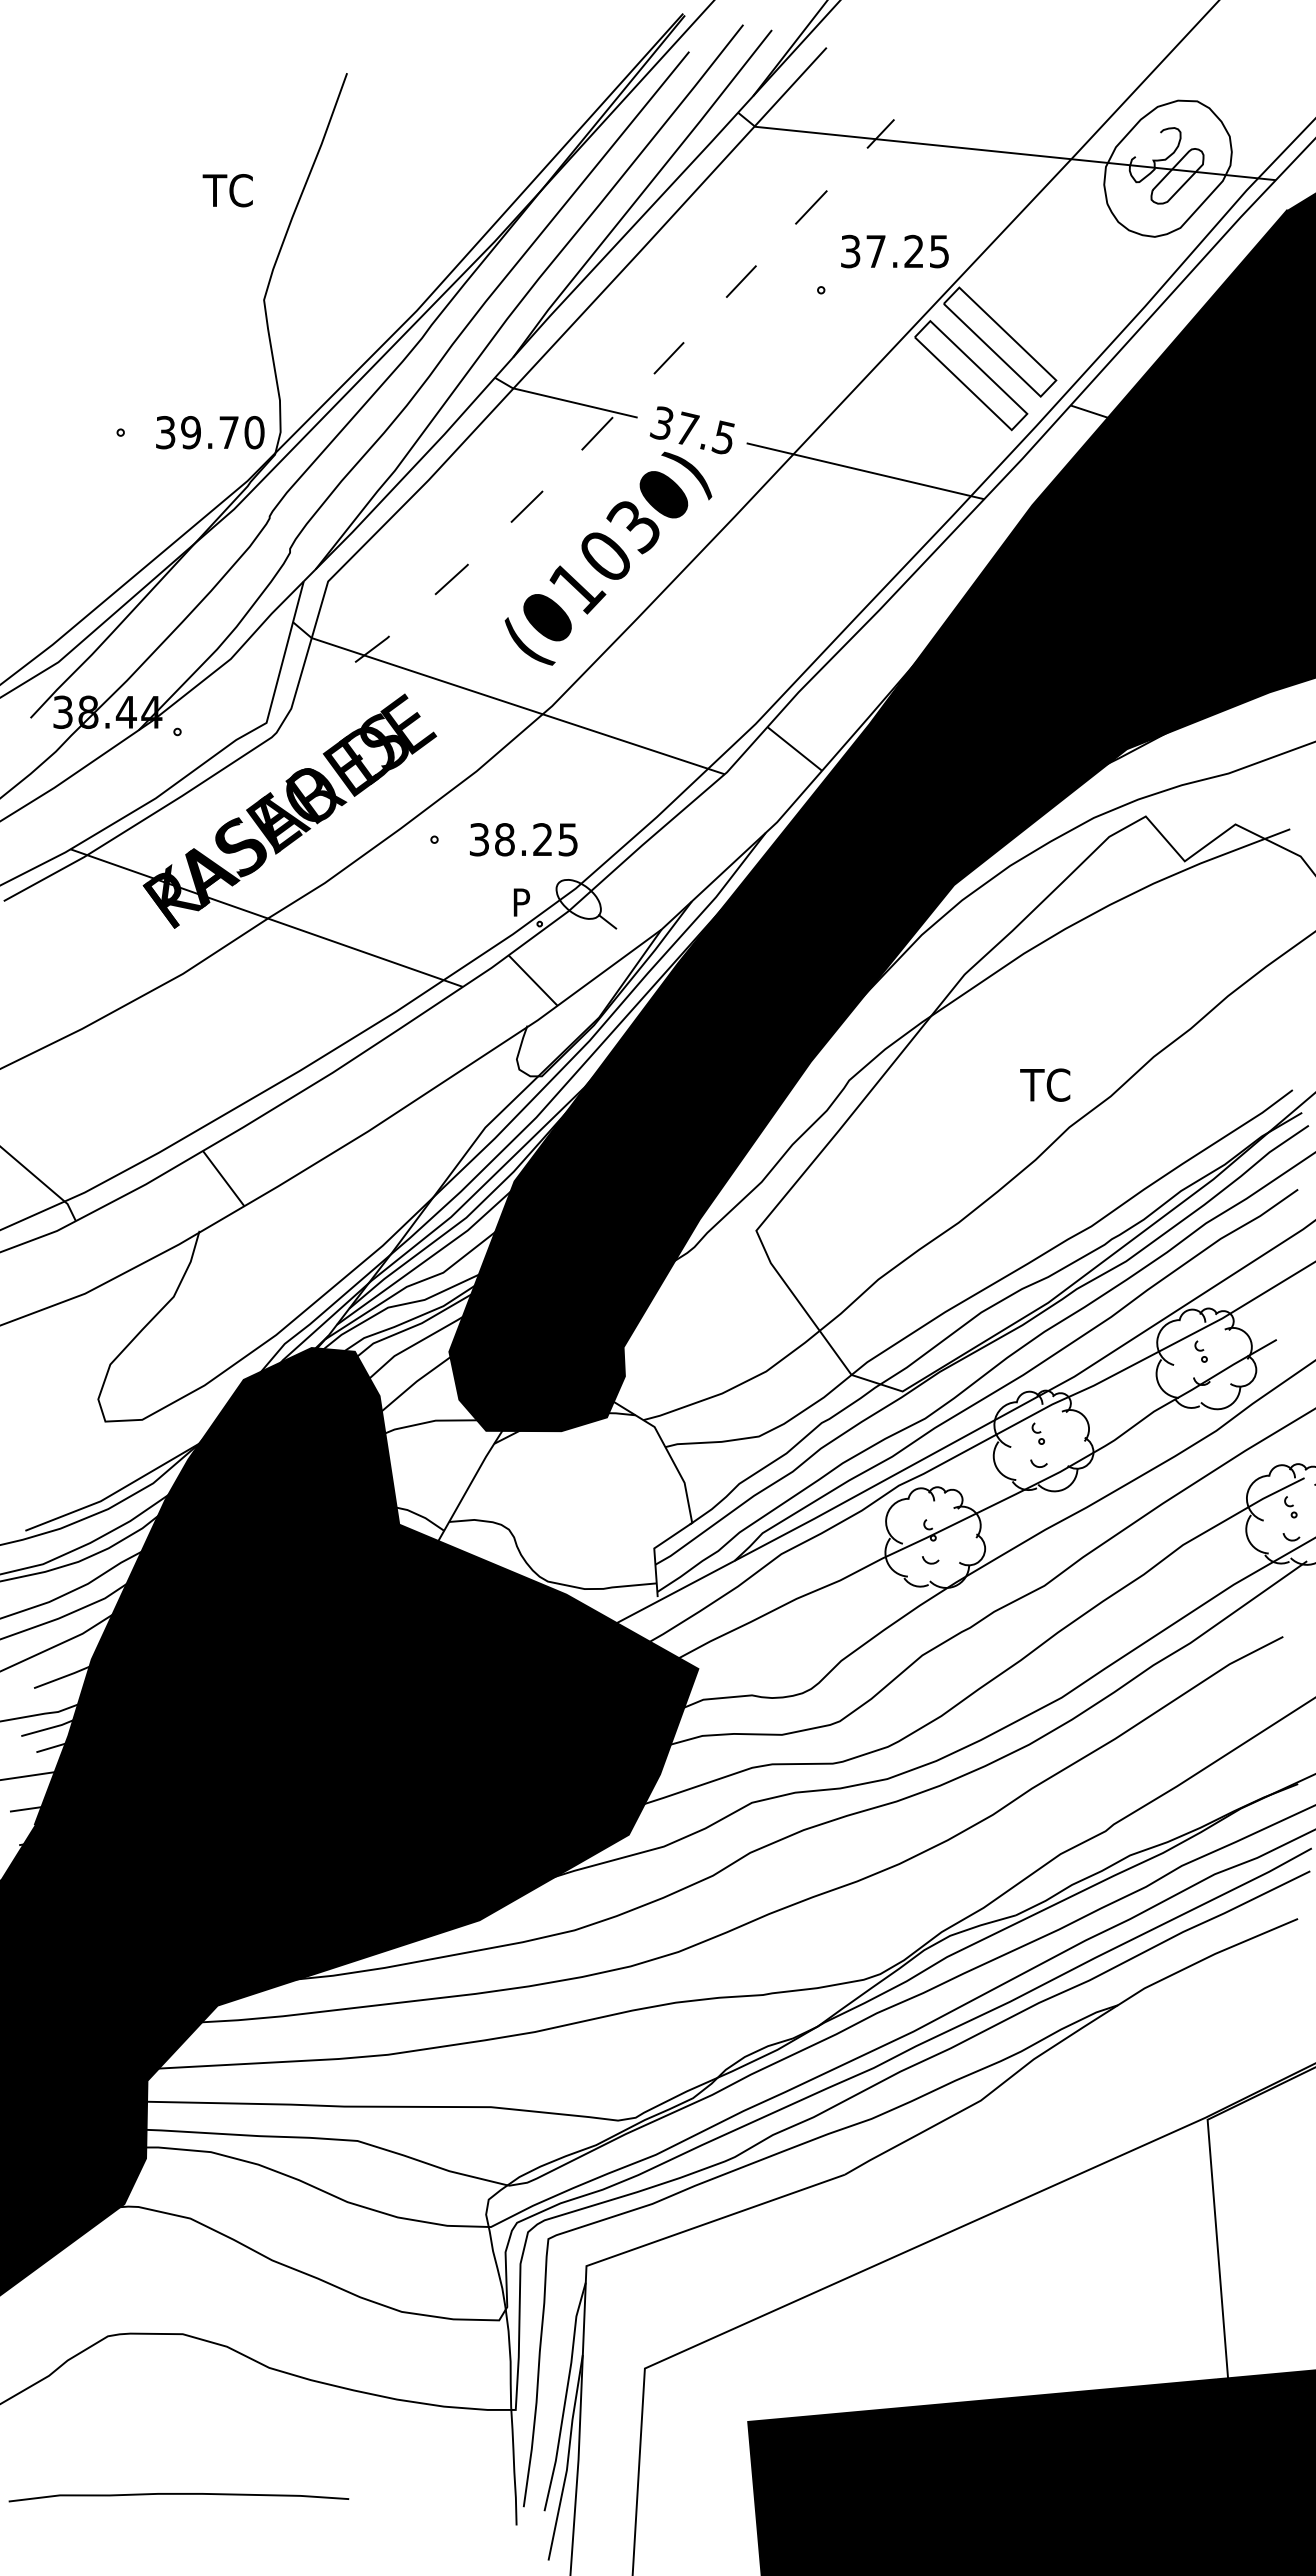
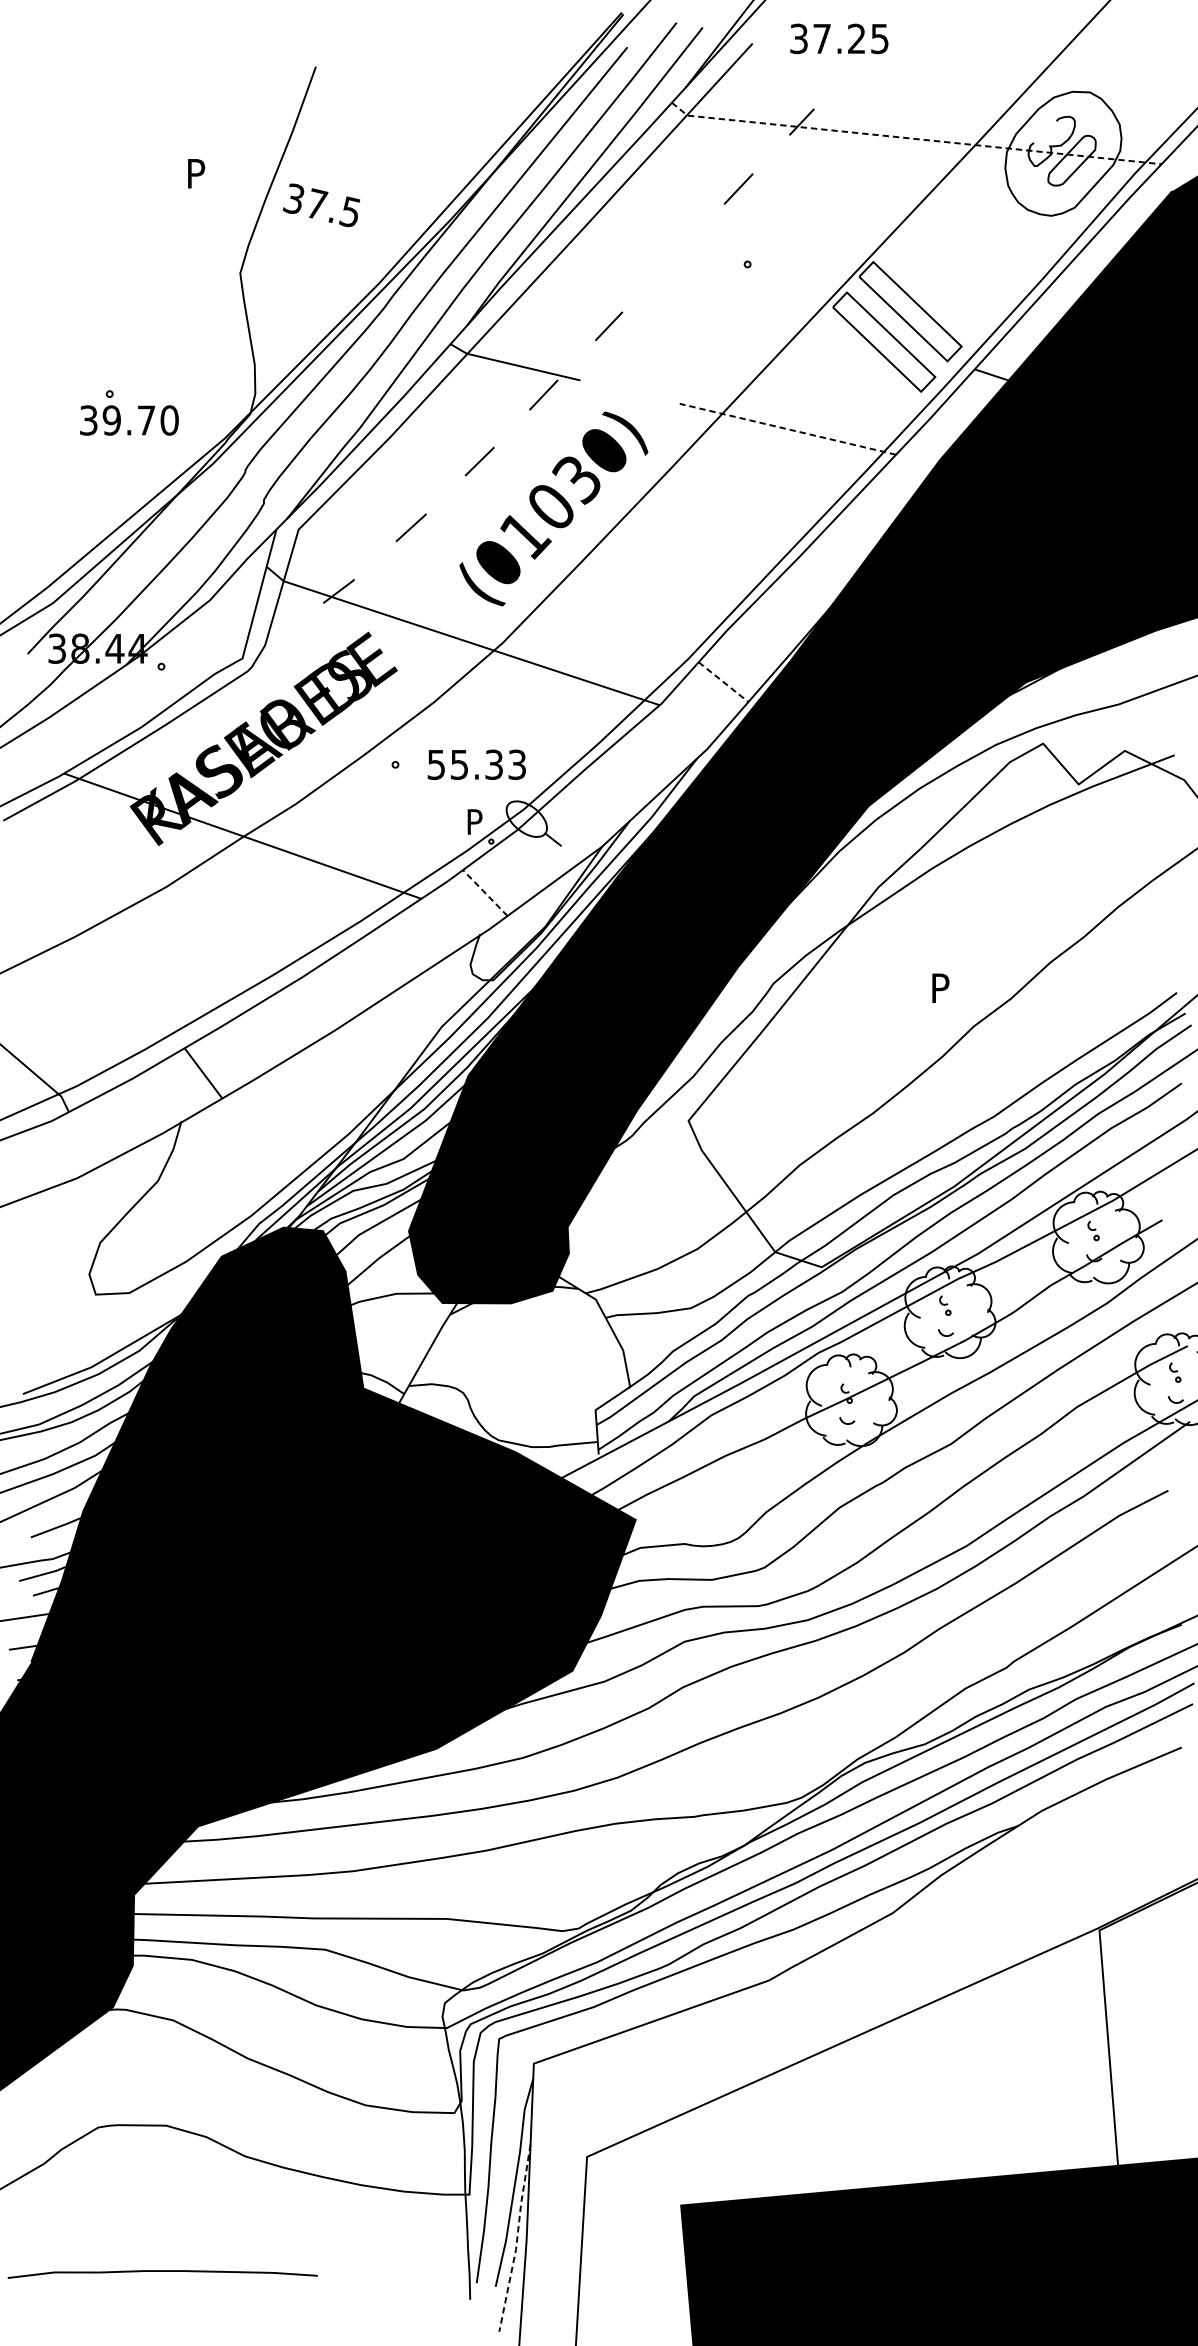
line: (1003, 152) -> (913, 139), solid -> dashed
text: (227, 190) -> (206, 173), TC -> P
text: (894, 251) -> (838, 38), moved
line: (741, 281) -> (675, 256), removed
text: (691, 430) -> (320, 205), moved
text: (210, 432) -> (129, 420), moved
line: (864, 471) -> (787, 429), solid -> dashed
line: (794, 748) -> (723, 681), solid -> dashed
text: (523, 839) -> (476, 764), 38.25 -> 55.33
line: (532, 980) -> (484, 892), solid -> dashed
text: (1045, 1084) -> (951, 987), TC -> P
line: (568, 2458) -> (517, 2238), solid -> dashed

